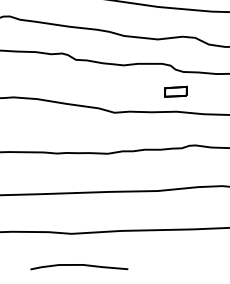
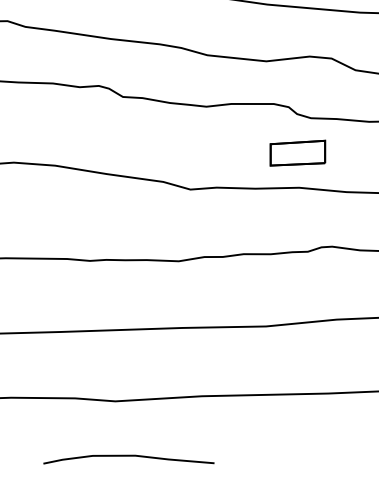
part: (175, 91) -> (297, 152), size x1.43

